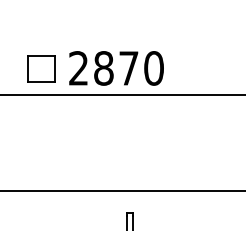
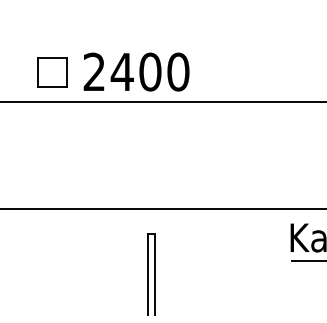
text: (115, 67) -> (135, 71), 2870 -> 2400

